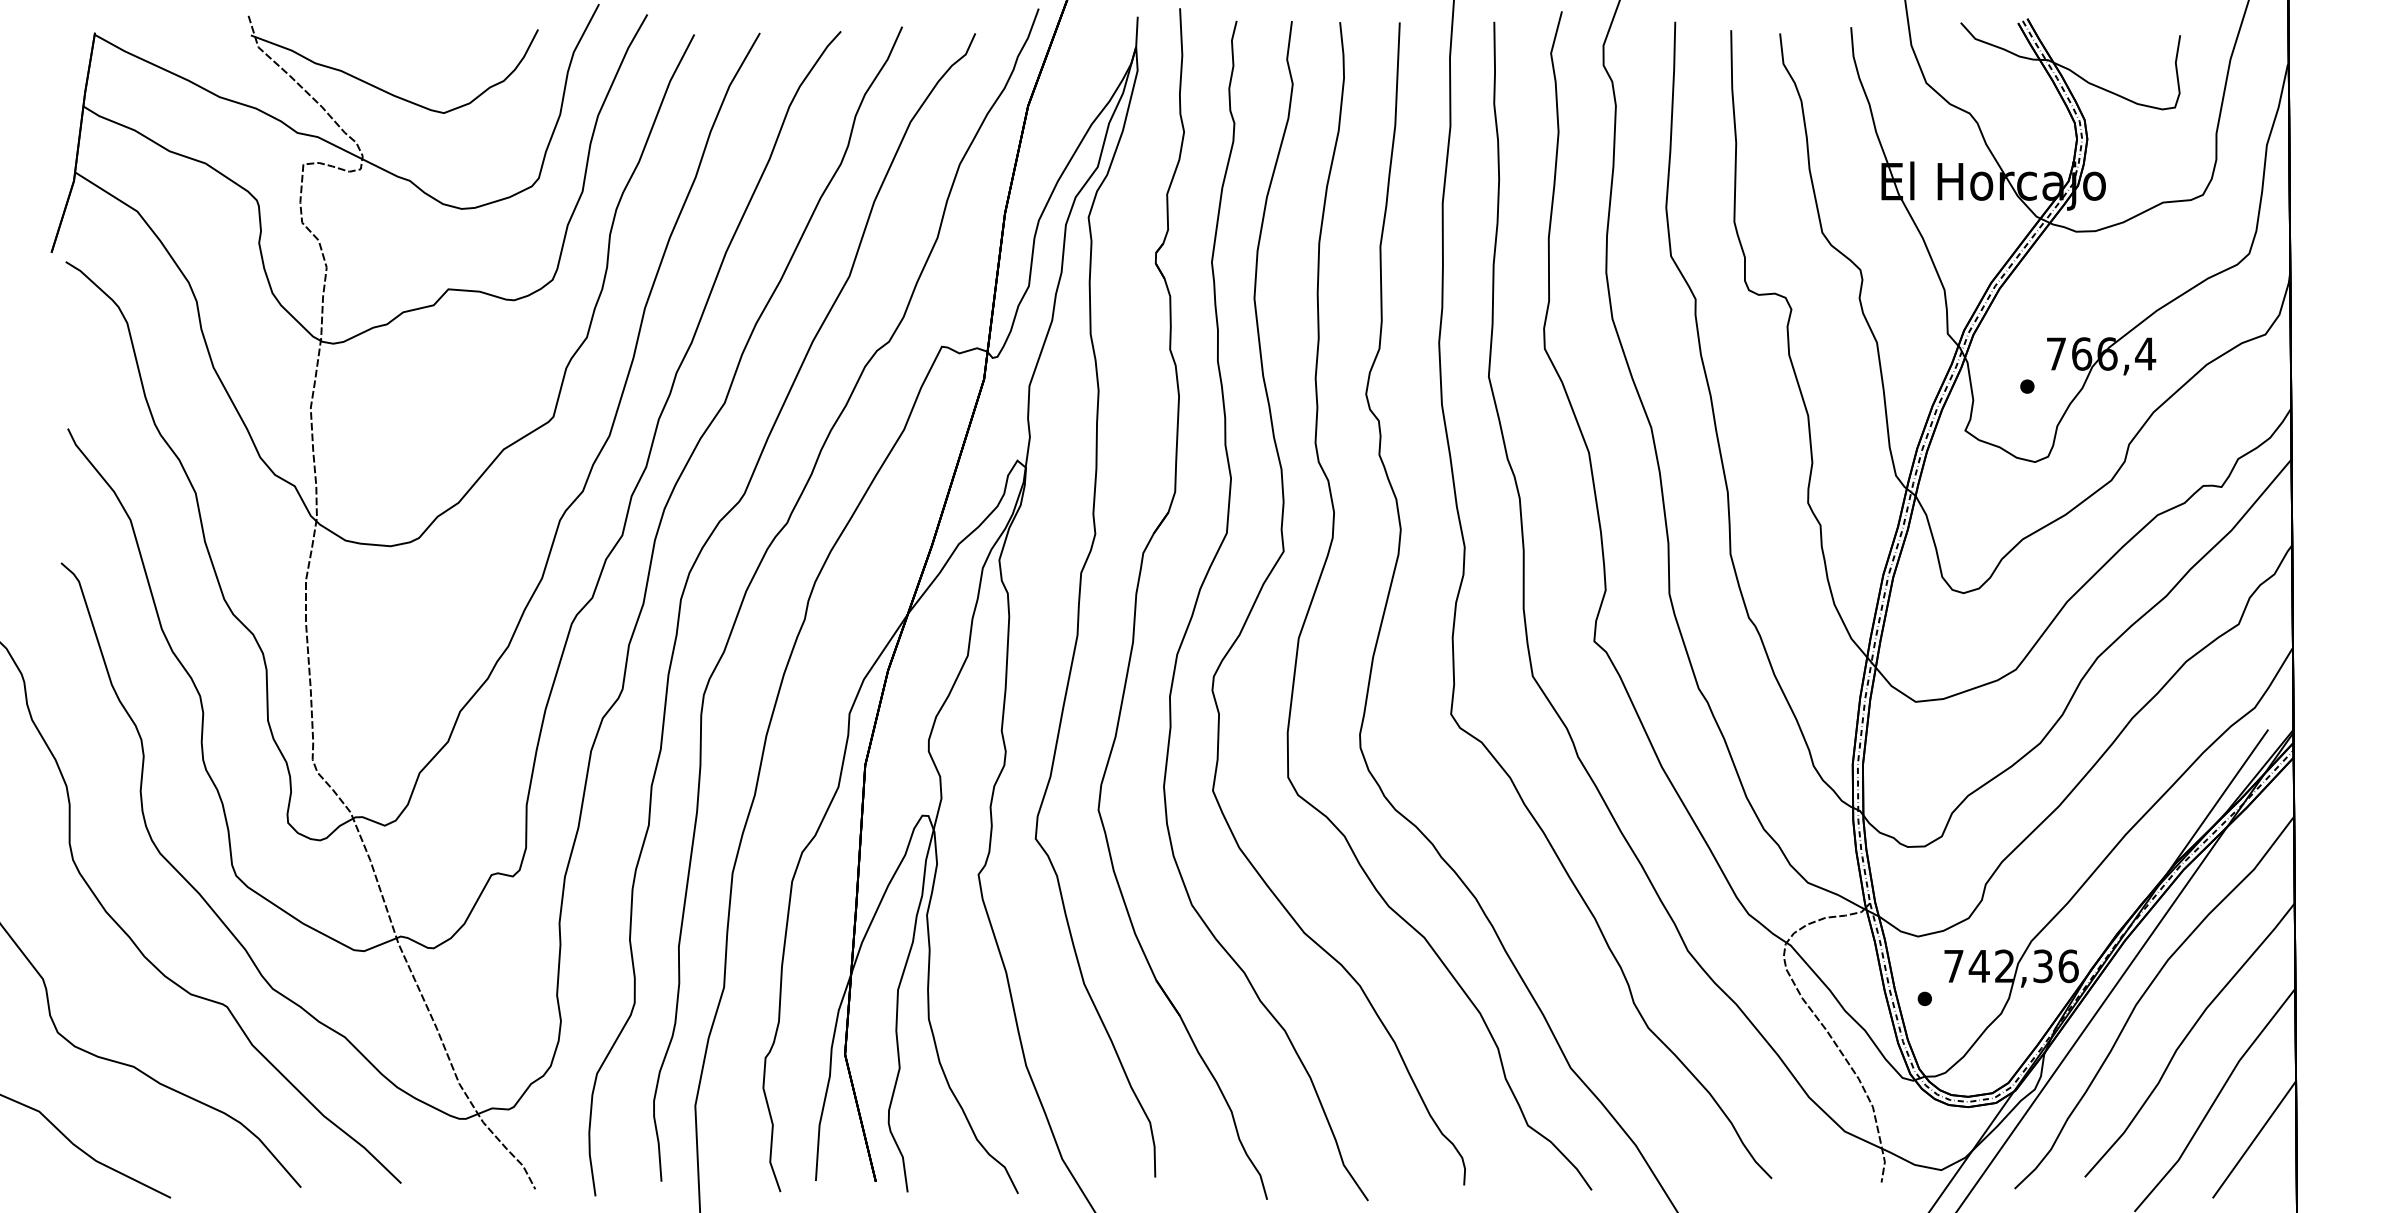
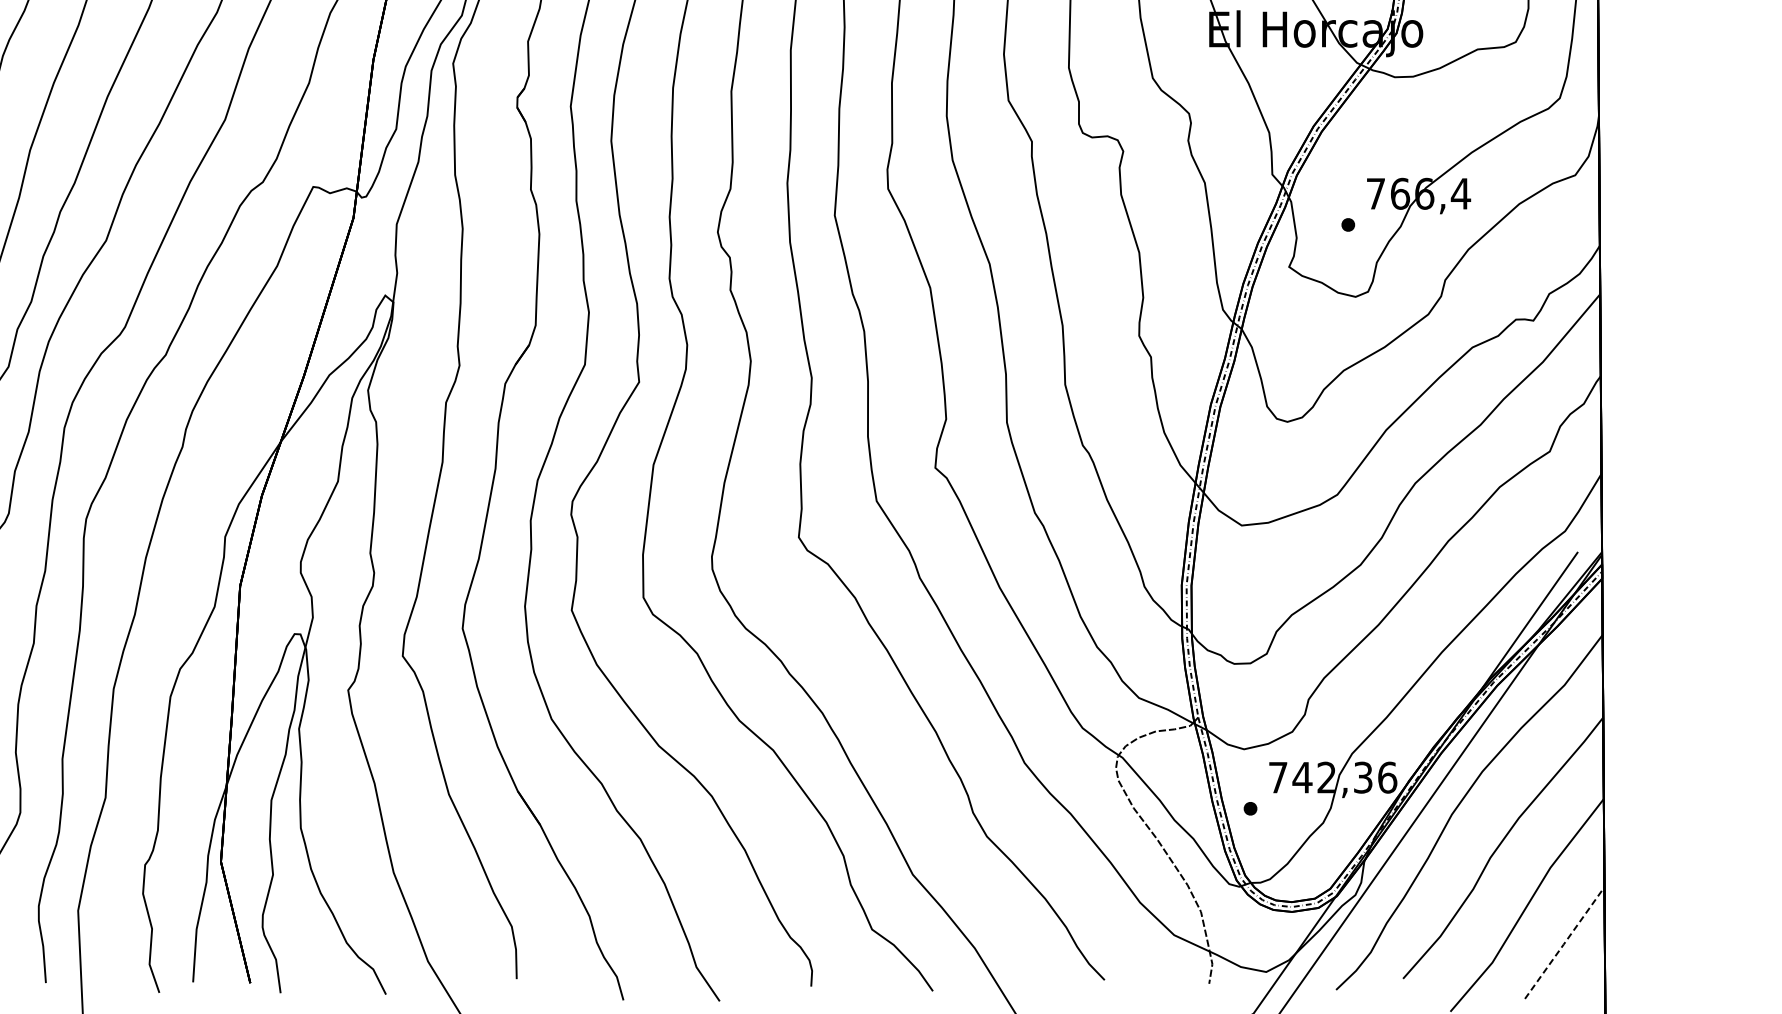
line: (2253, 1140) -> (1563, 943), solid -> dashed

